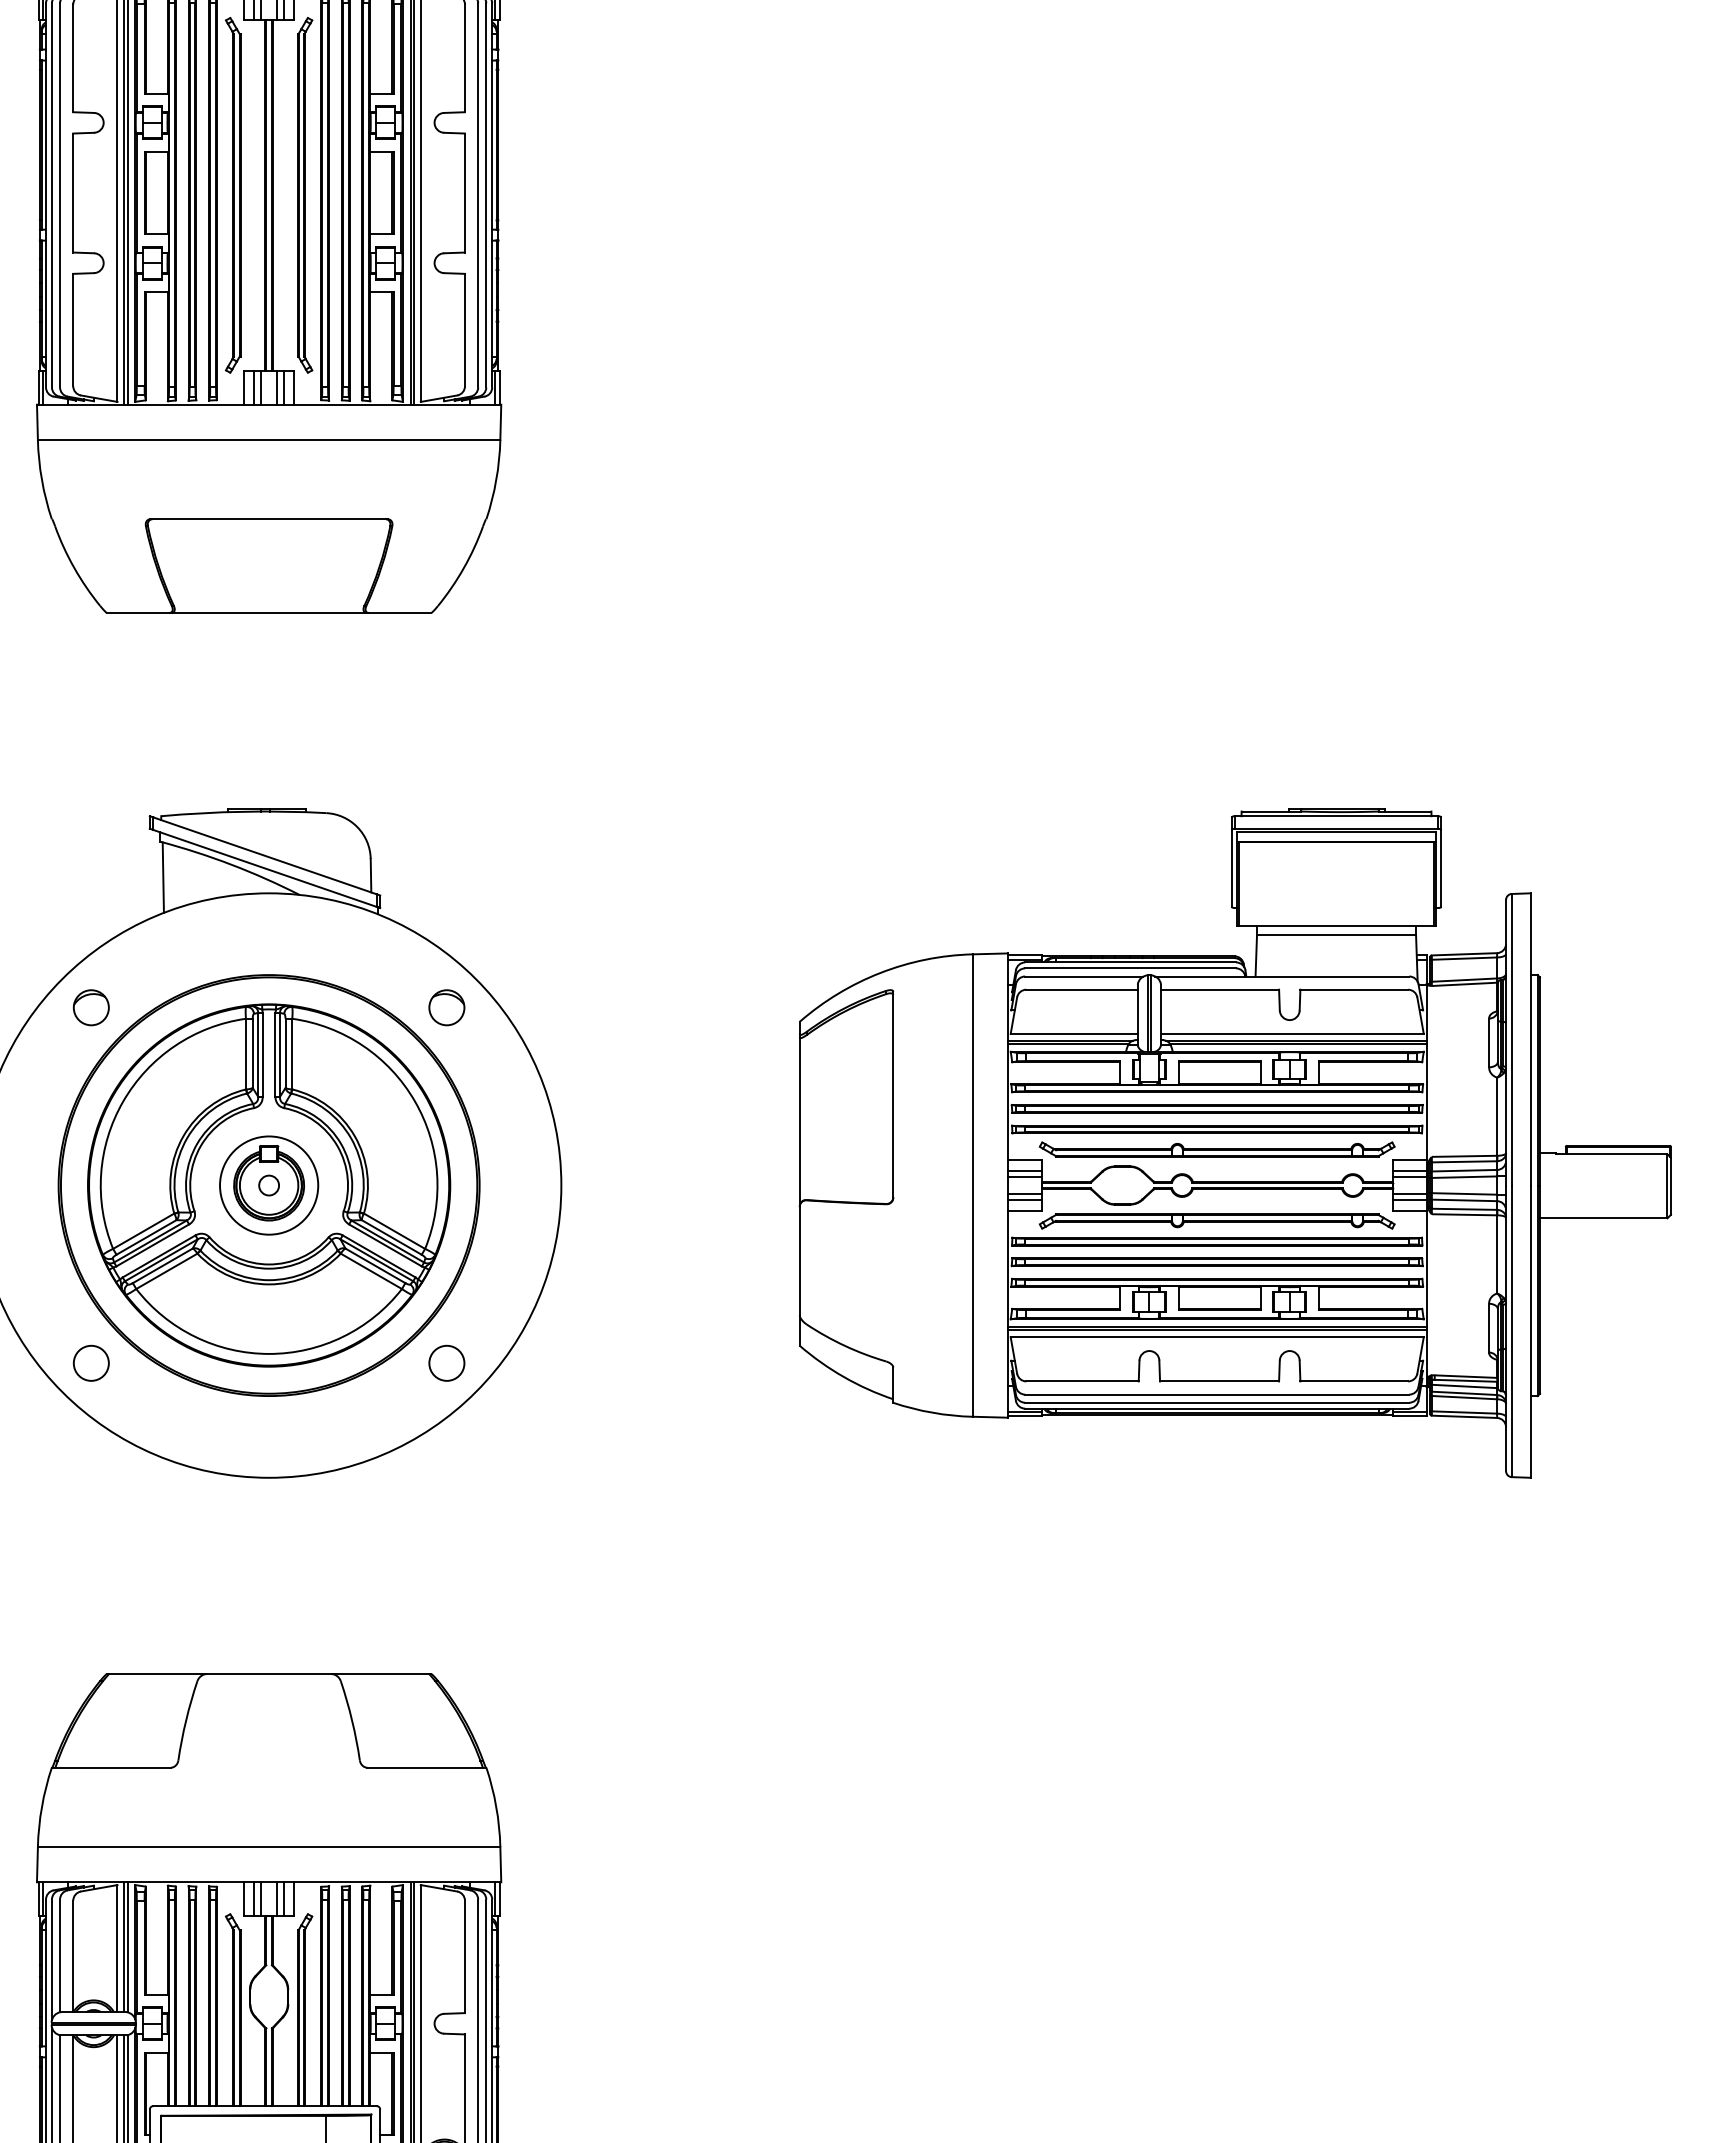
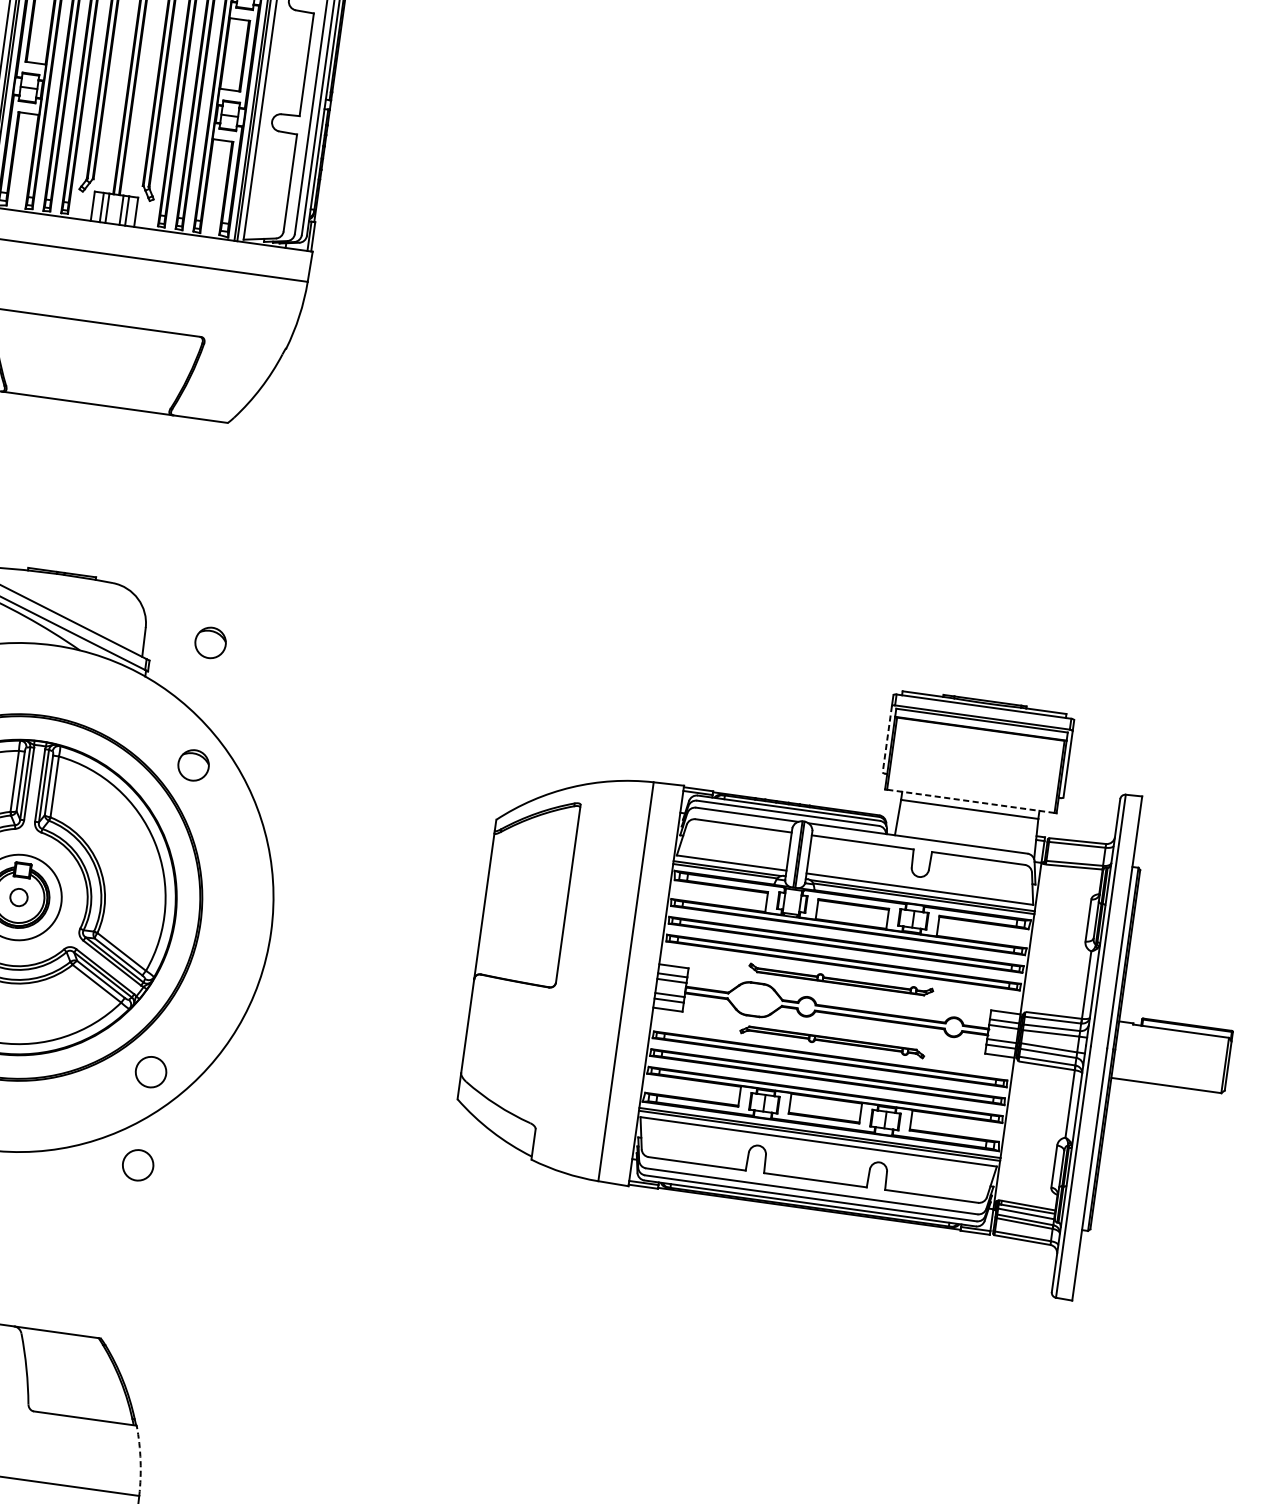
part: (446, 865) -> (210, 642), added
line: (1231, 868) -> (887, 739), solid -> dashed
line: (1336, 925) -> (970, 800), solid -> dashed
part: (1216, 1149) -> (840, 979), size x0.6
part: (1216, 1221) -> (831, 1041), size x0.6
circle: (446, 1470) -> (137, 1164), added
arc: (496, 1806) -> (140, 1460), solid -> dashed

